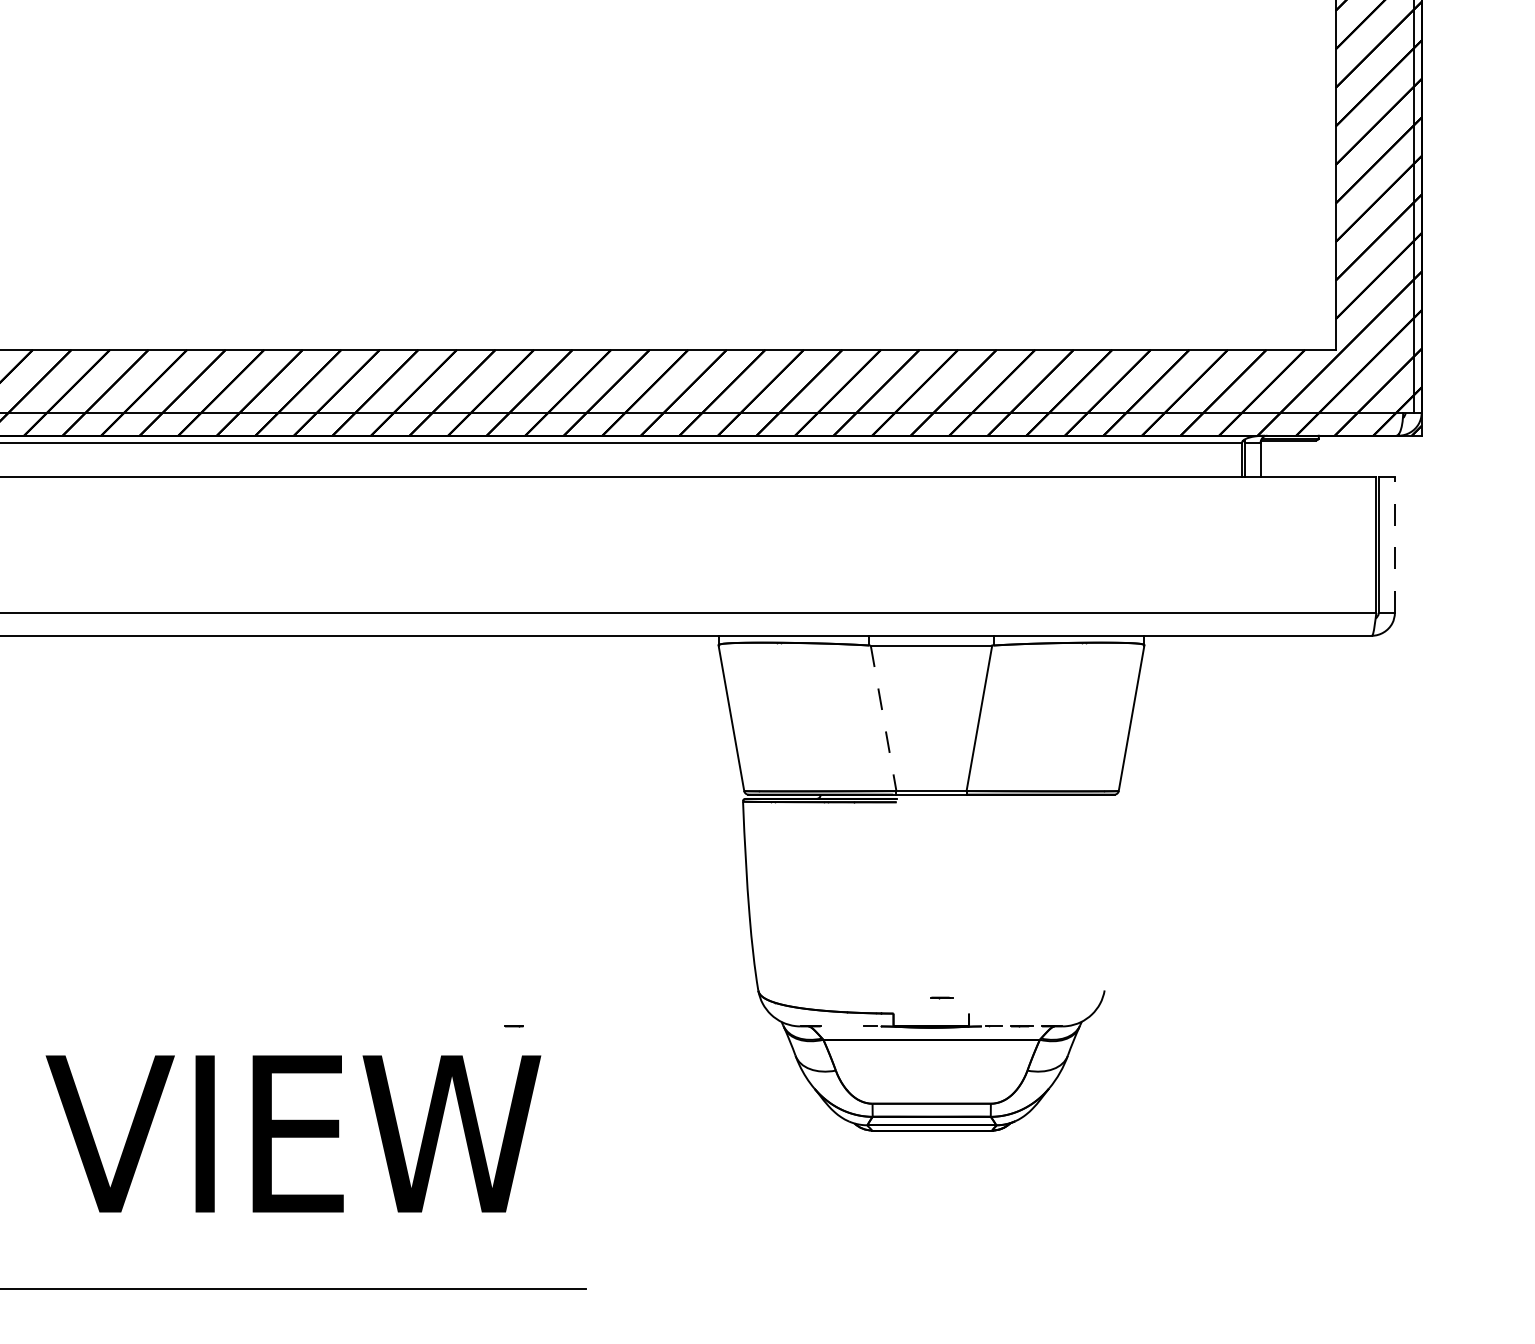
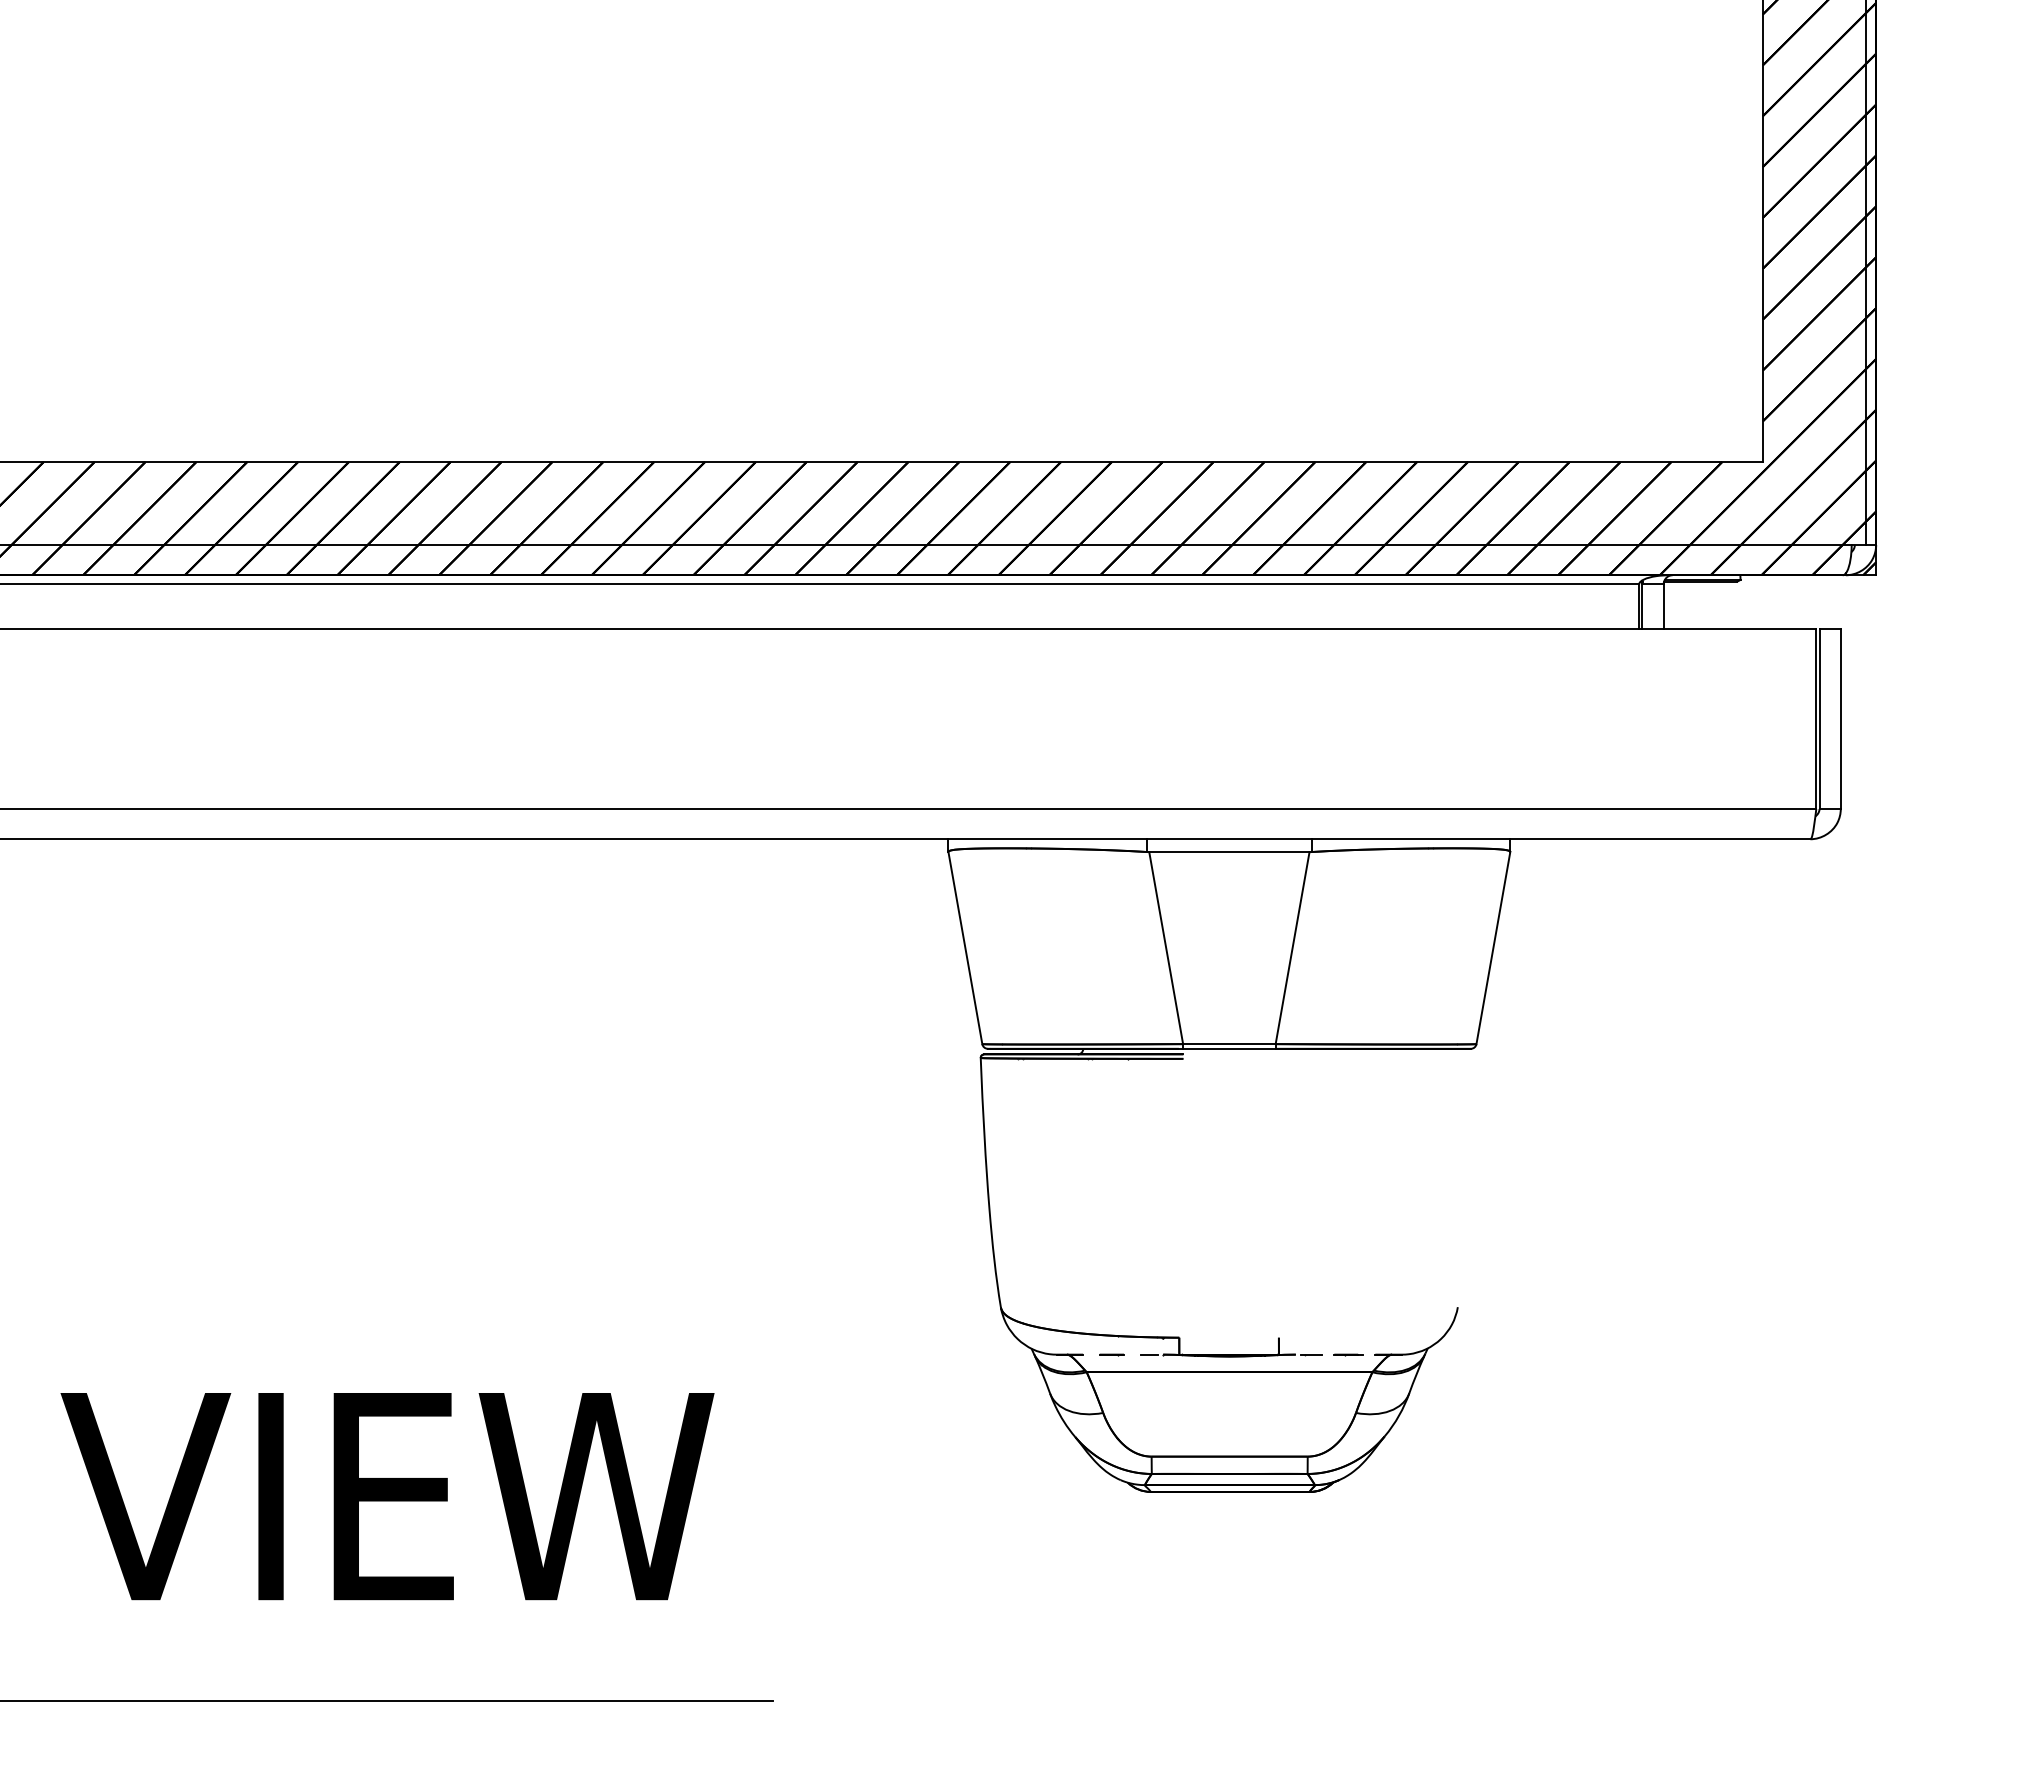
line: (1394, 545) -> (1840, 719), dashed -> solid
line: (883, 718) -> (1166, 948), dashed -> solid
line: (942, 997) -> (1243, 1316), removed
line: (513, 1026) -> (1111, 1354), moved

